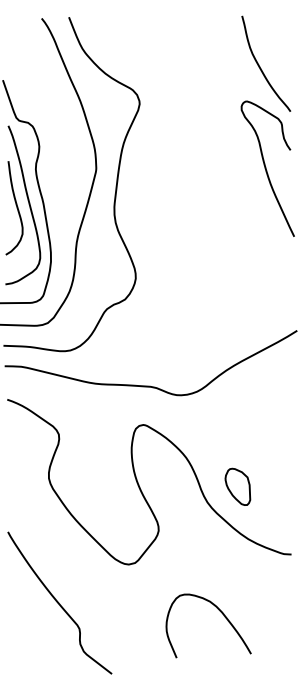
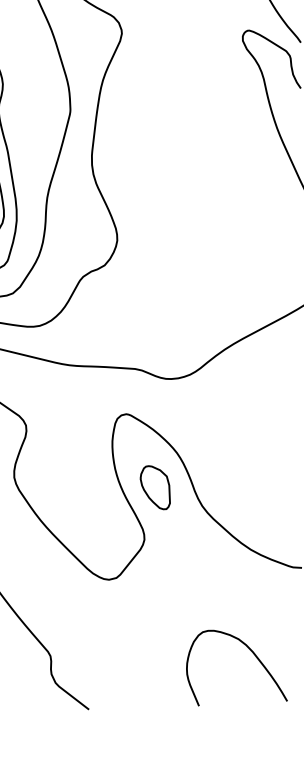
part: (237, 486) -> (154, 487), moved
curve: (220, 612) -> (250, 652), moved

